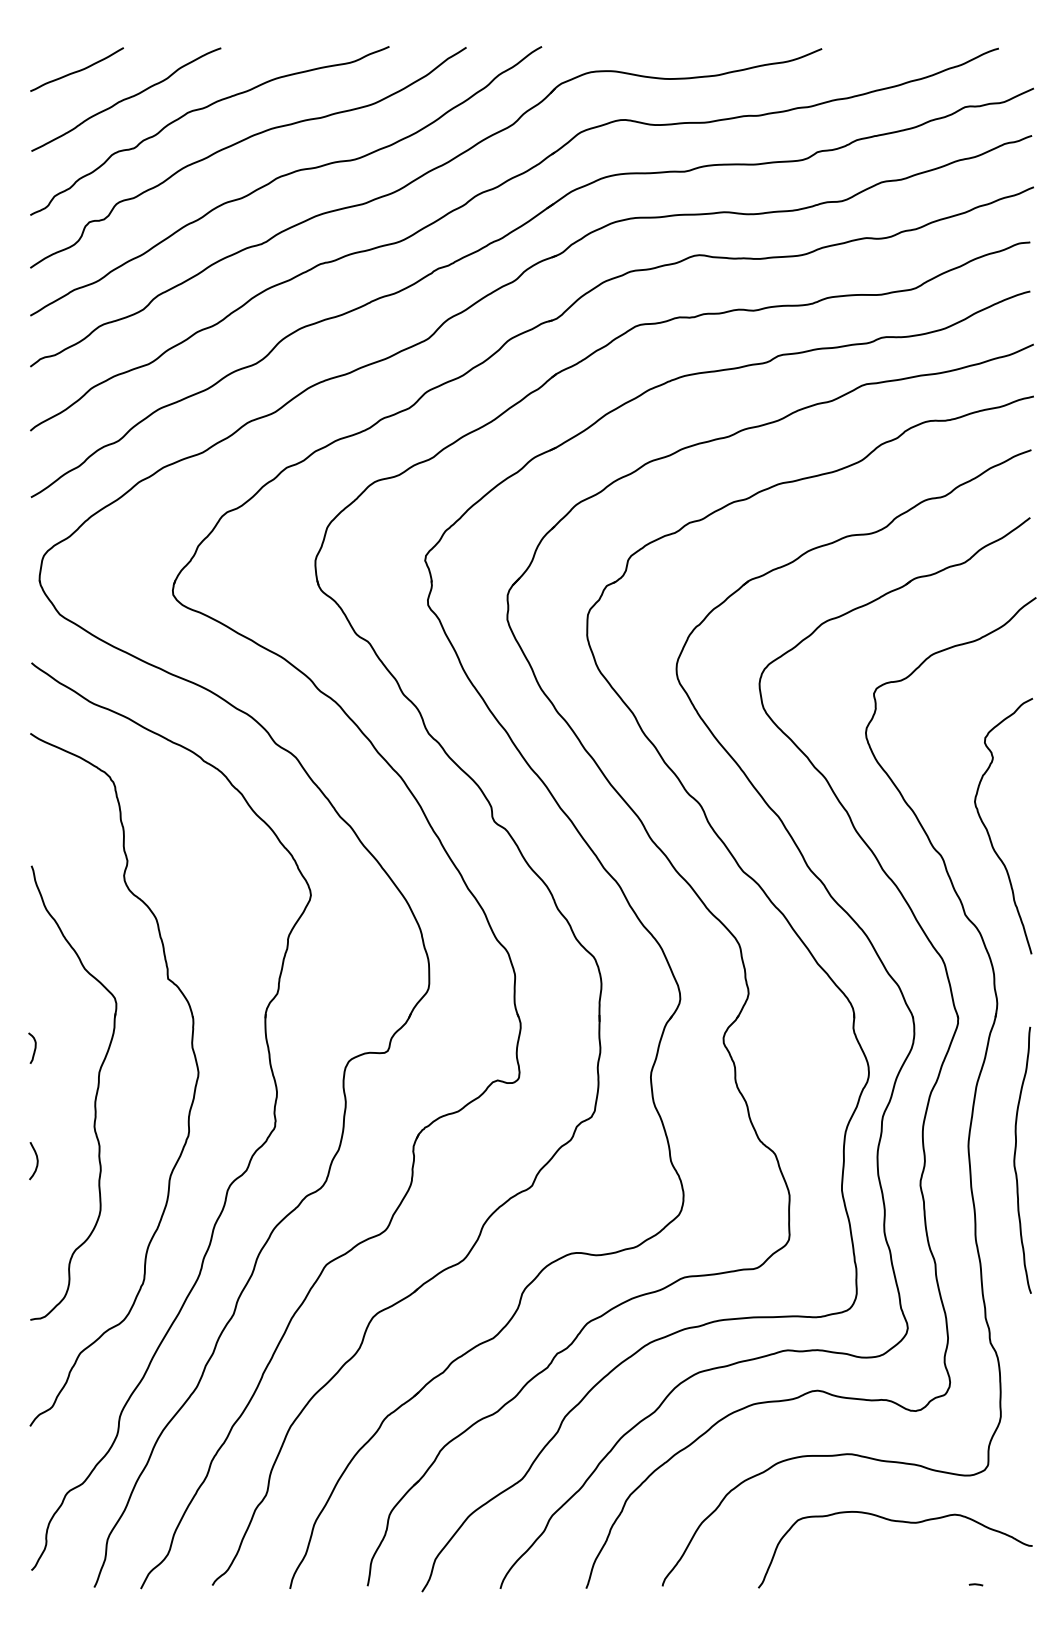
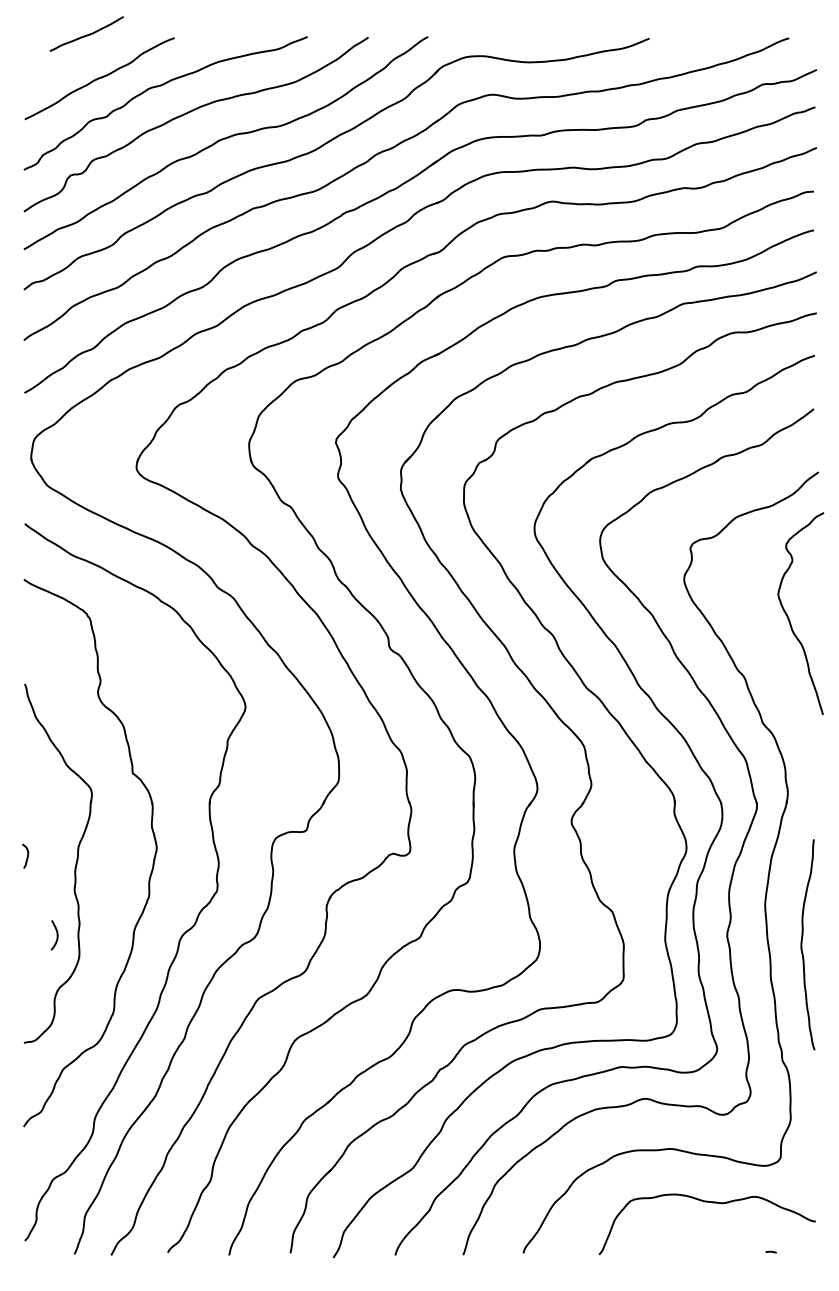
curve: (76, 70) -> (86, 34), moved
curve: (989, 832) -> (789, 618), moved
curve: (34, 1047) -> (27, 855), moved
curve: (1015, 1159) -> (802, 944), moved
curve: (36, 1161) -> (56, 935), moved

